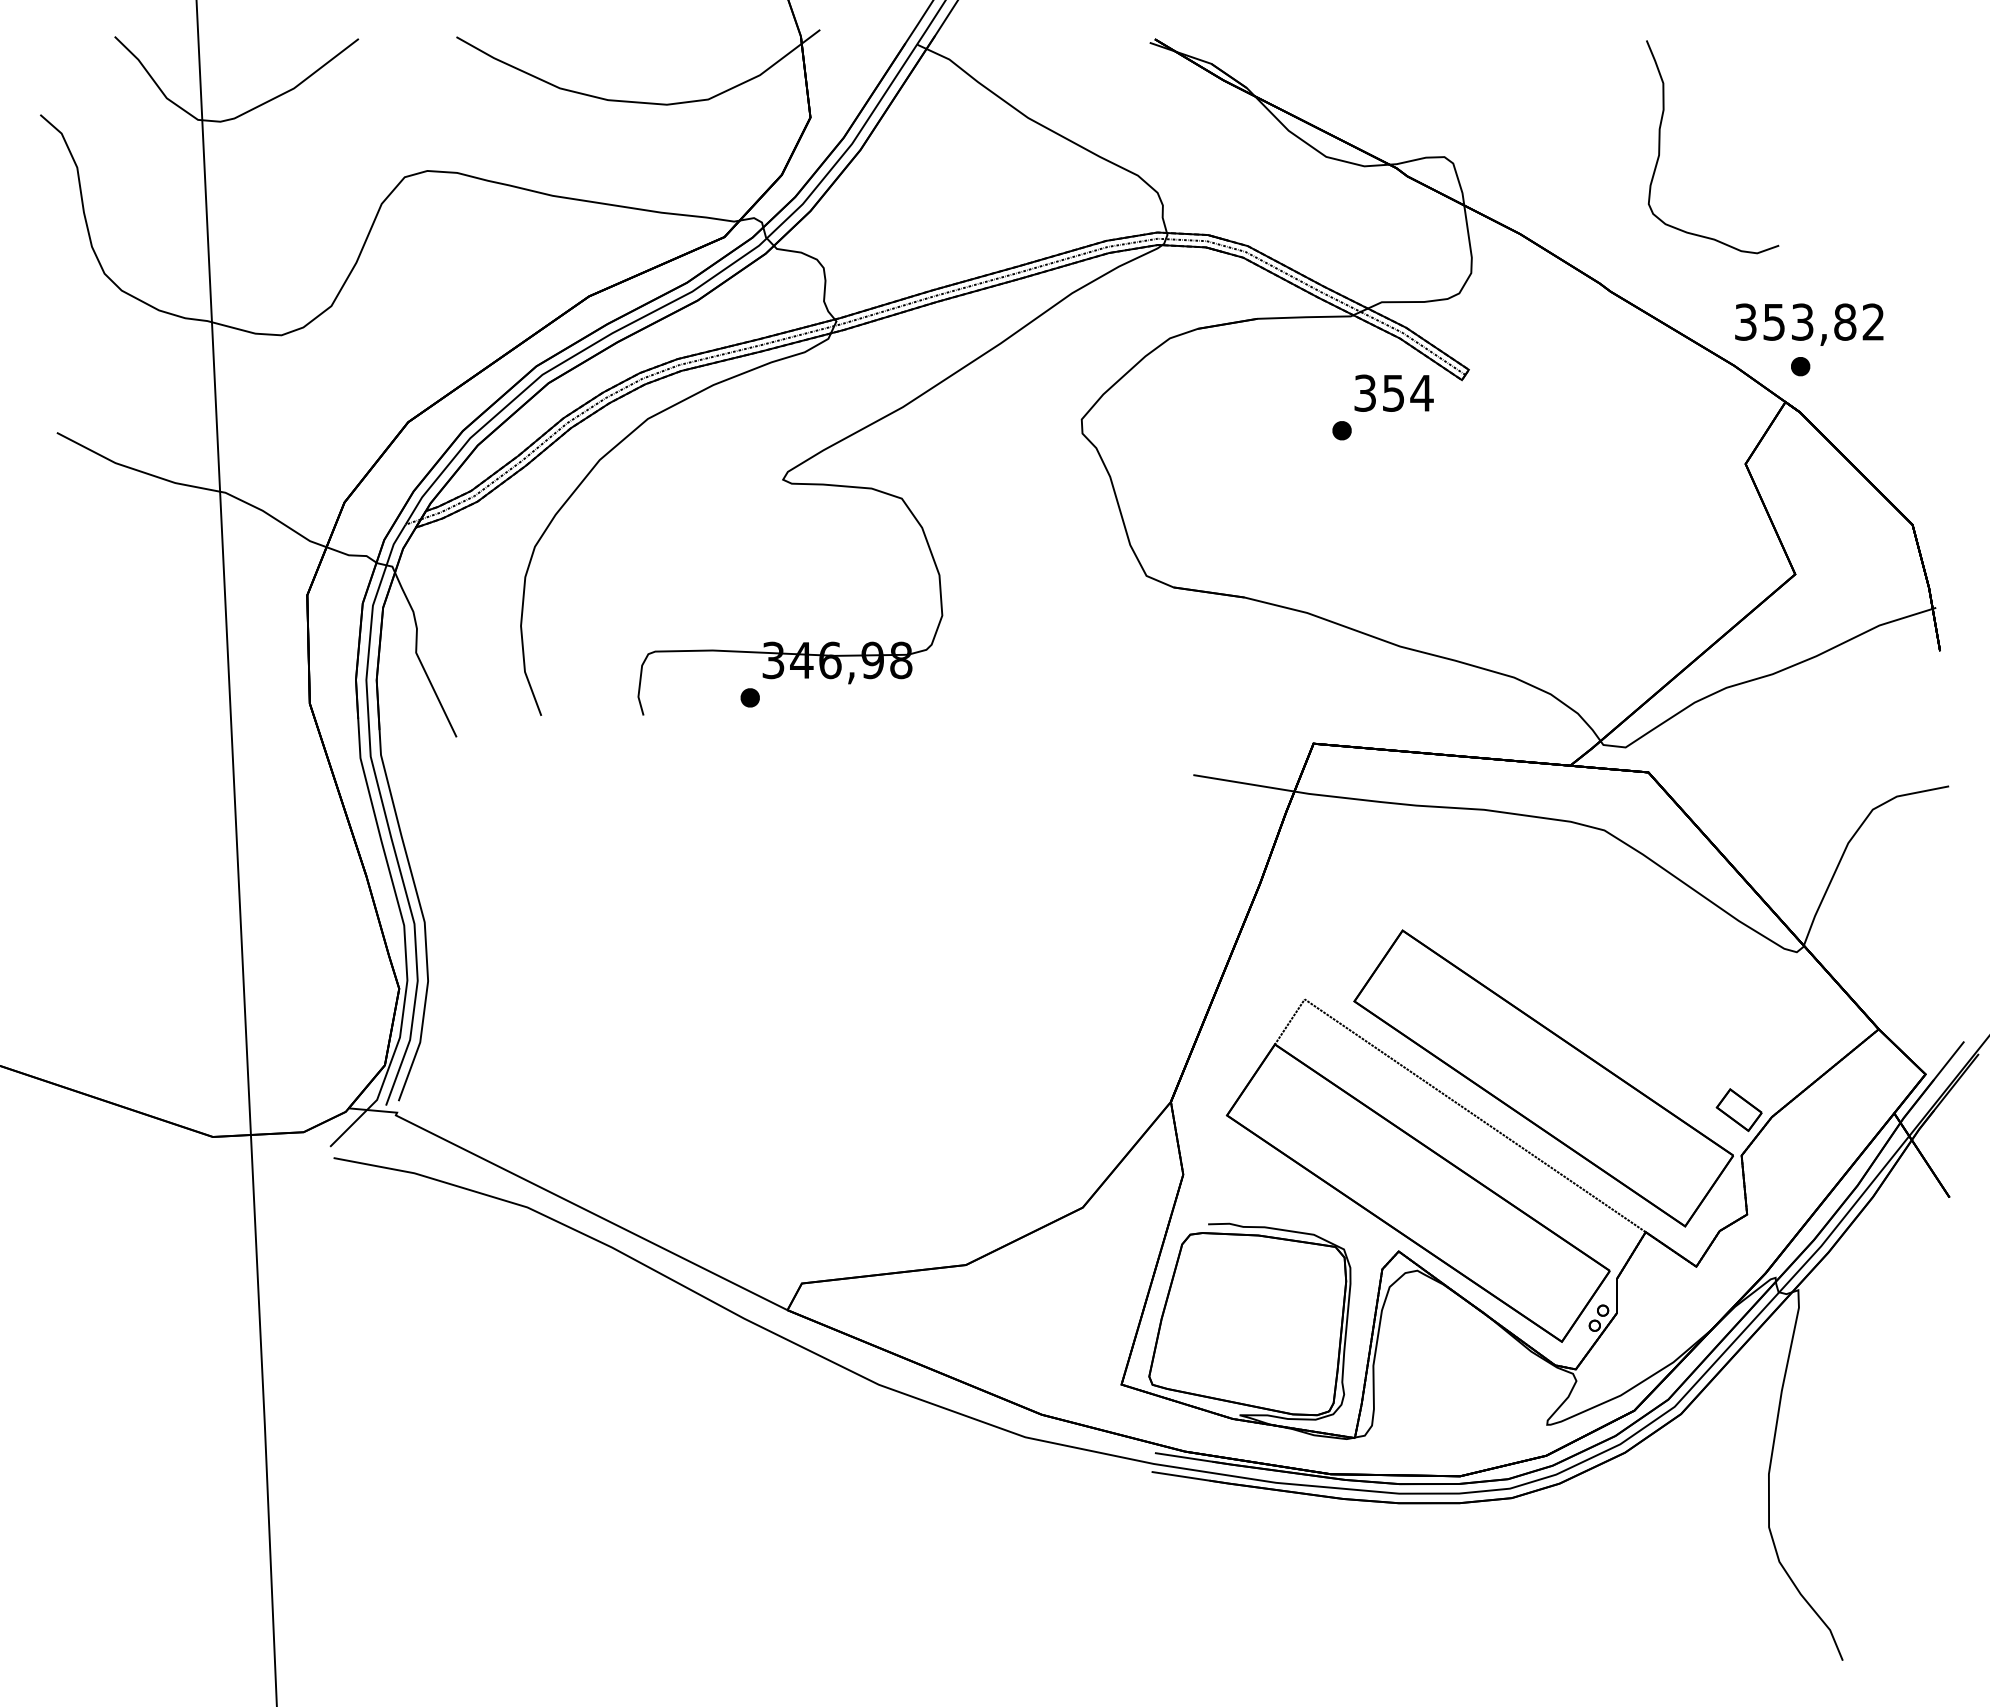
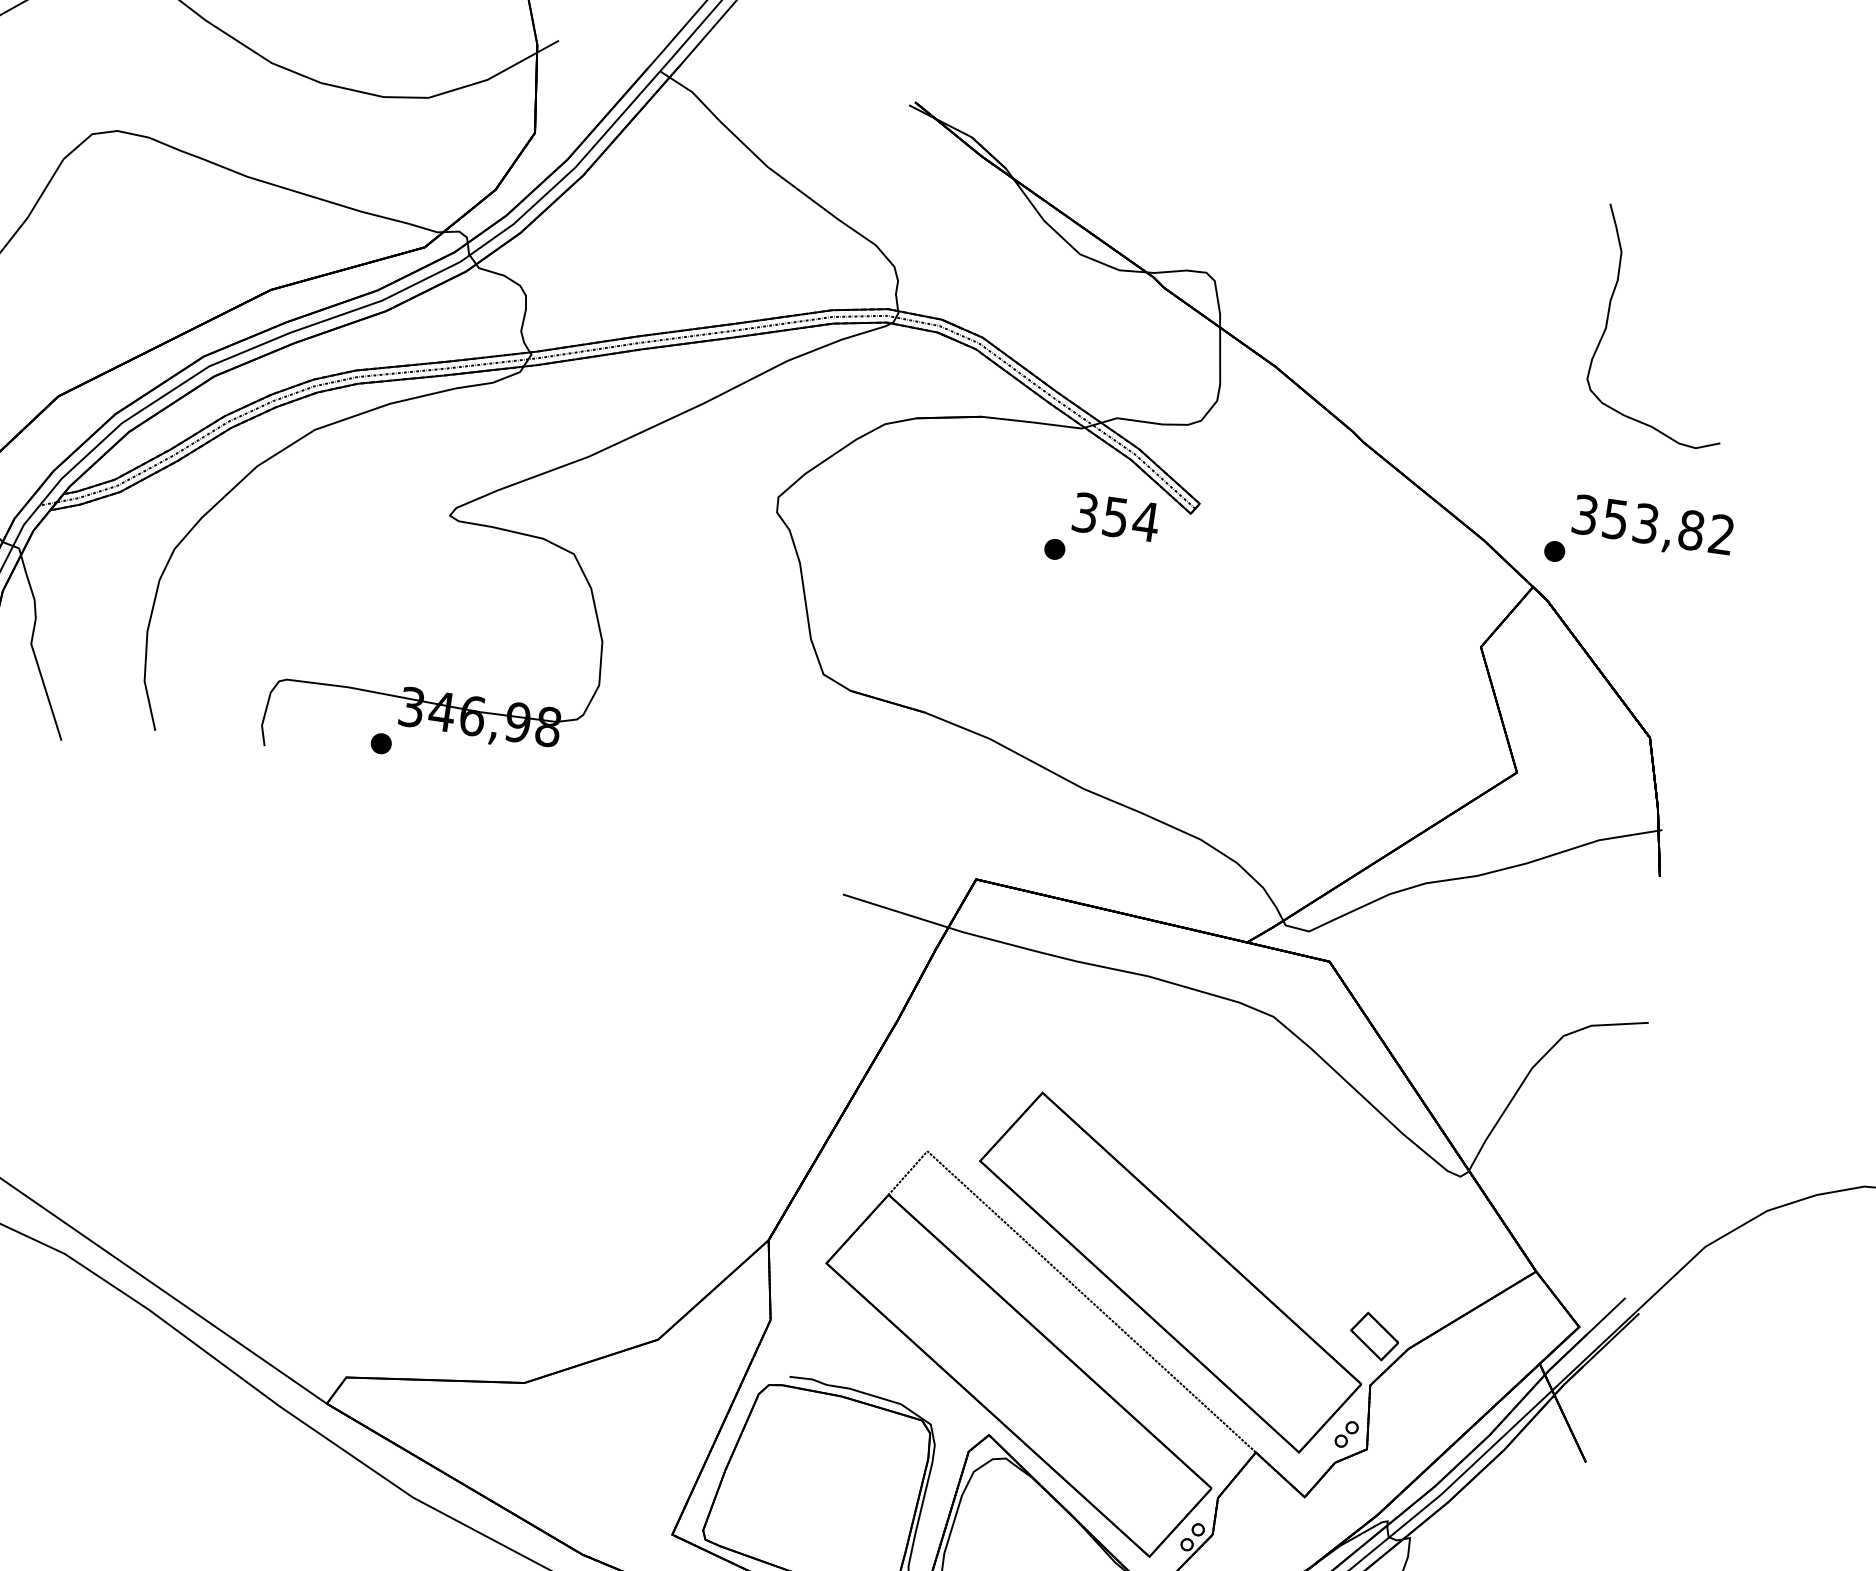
curve: (1660, 147) -> (1608, 320), moved
text: (1809, 324) -> (1652, 527), moved
part: (1726, 1203) -> (1346, 1434), added

